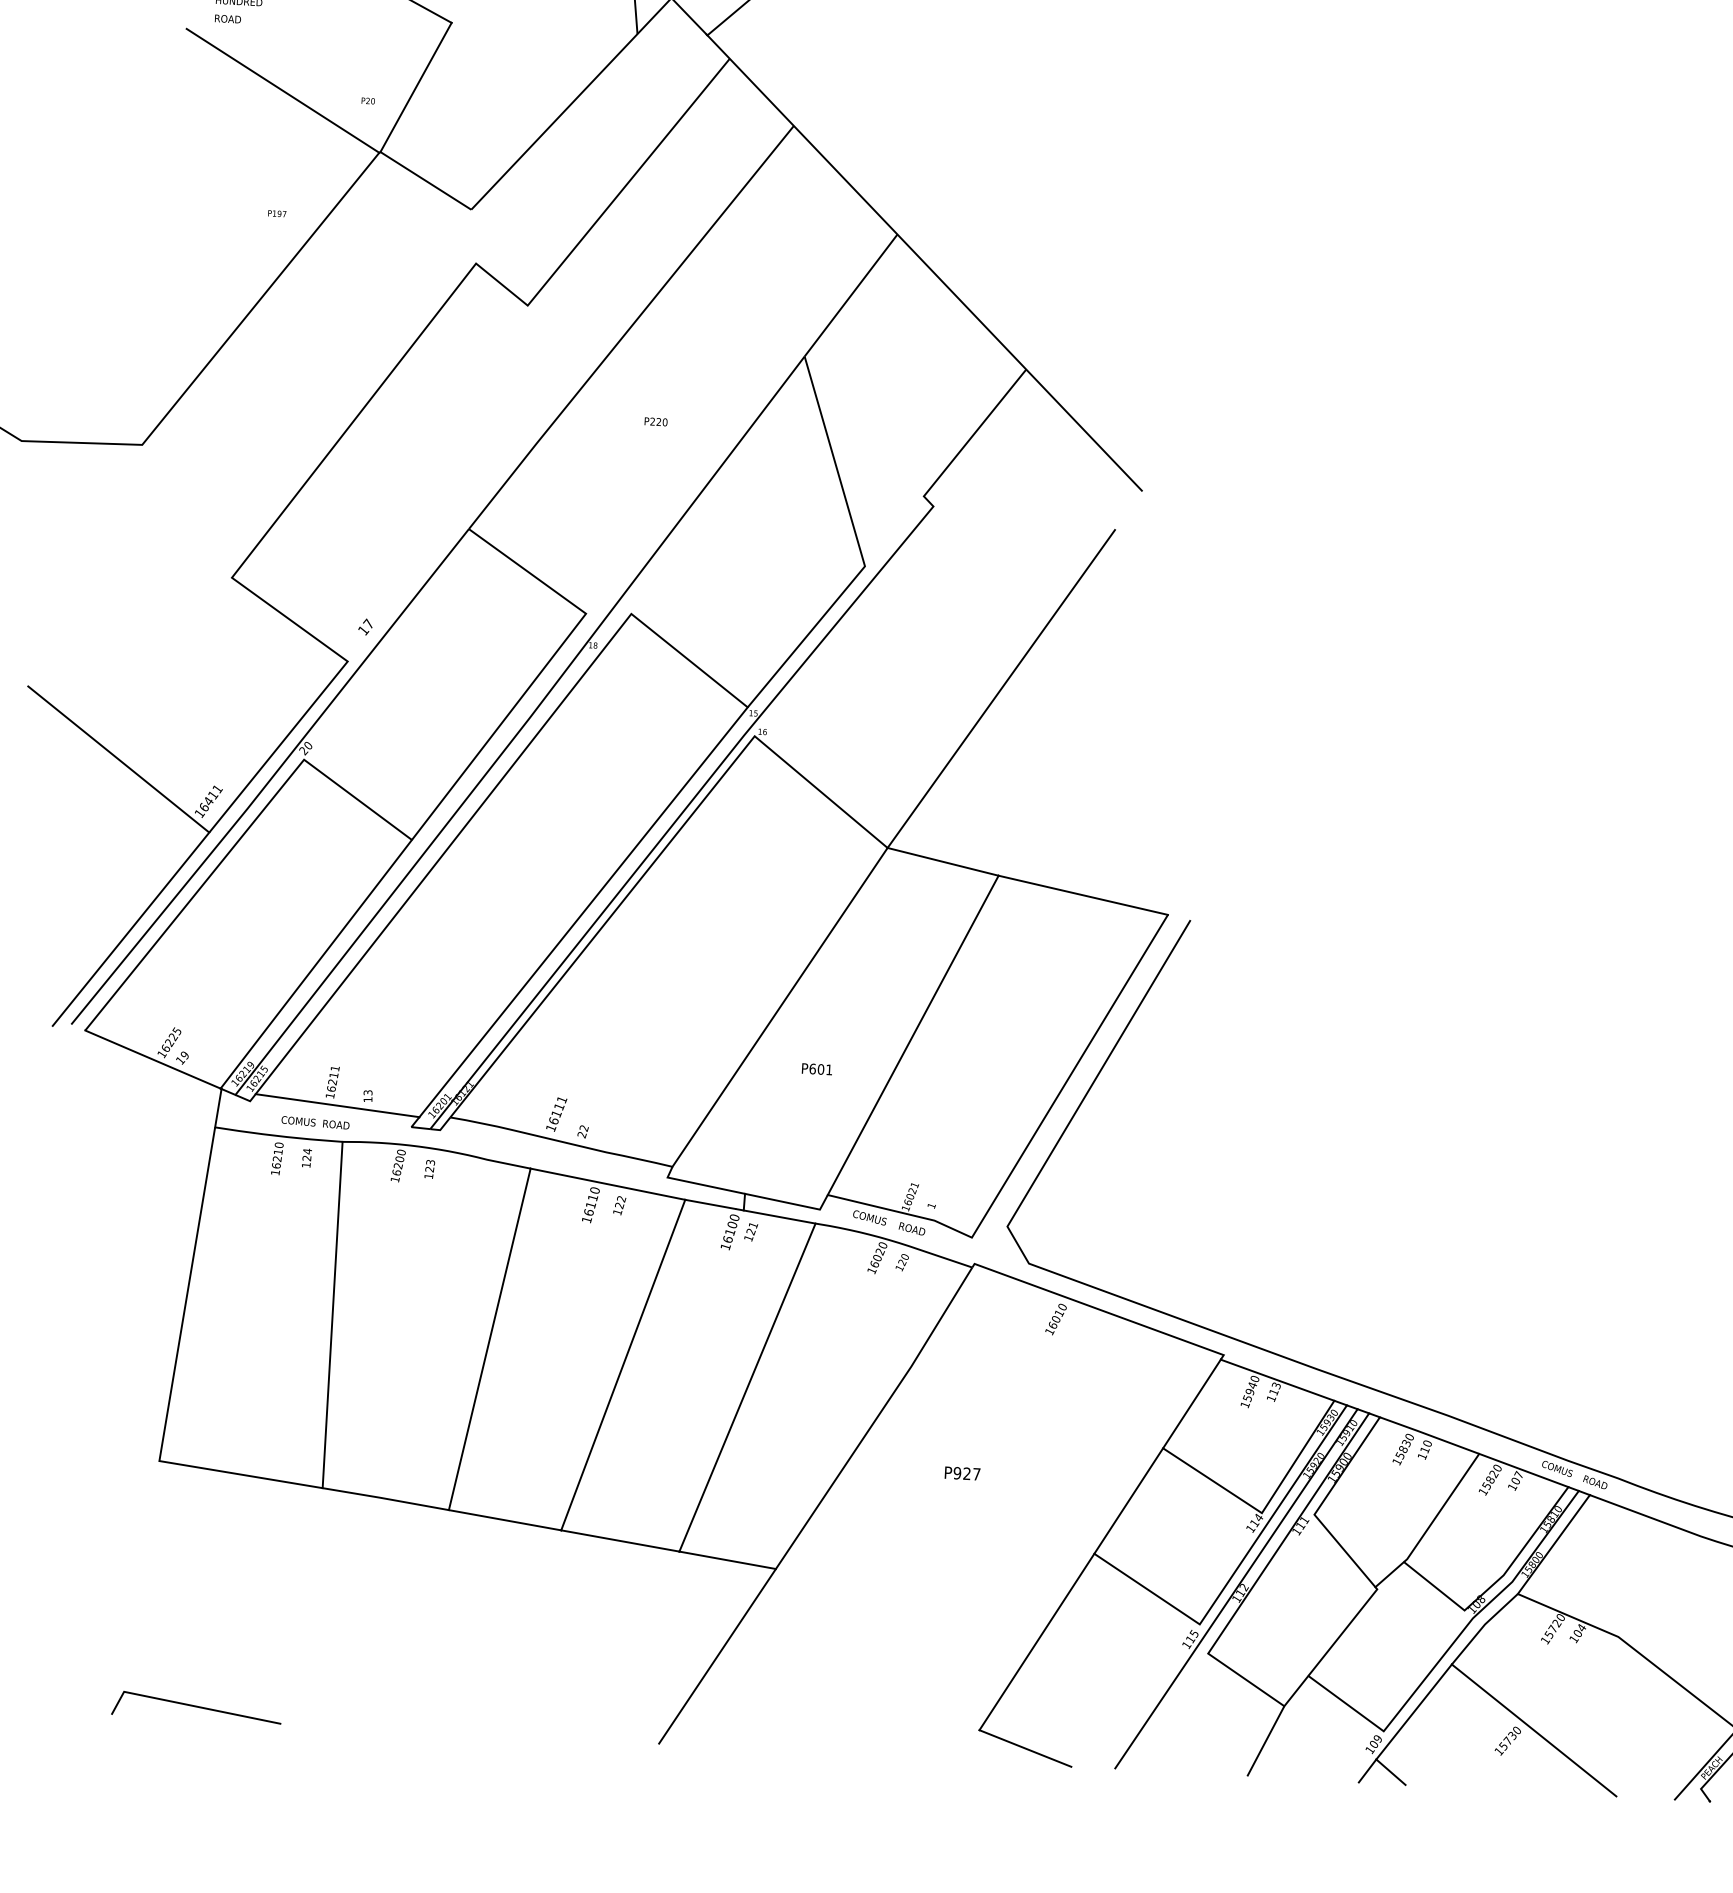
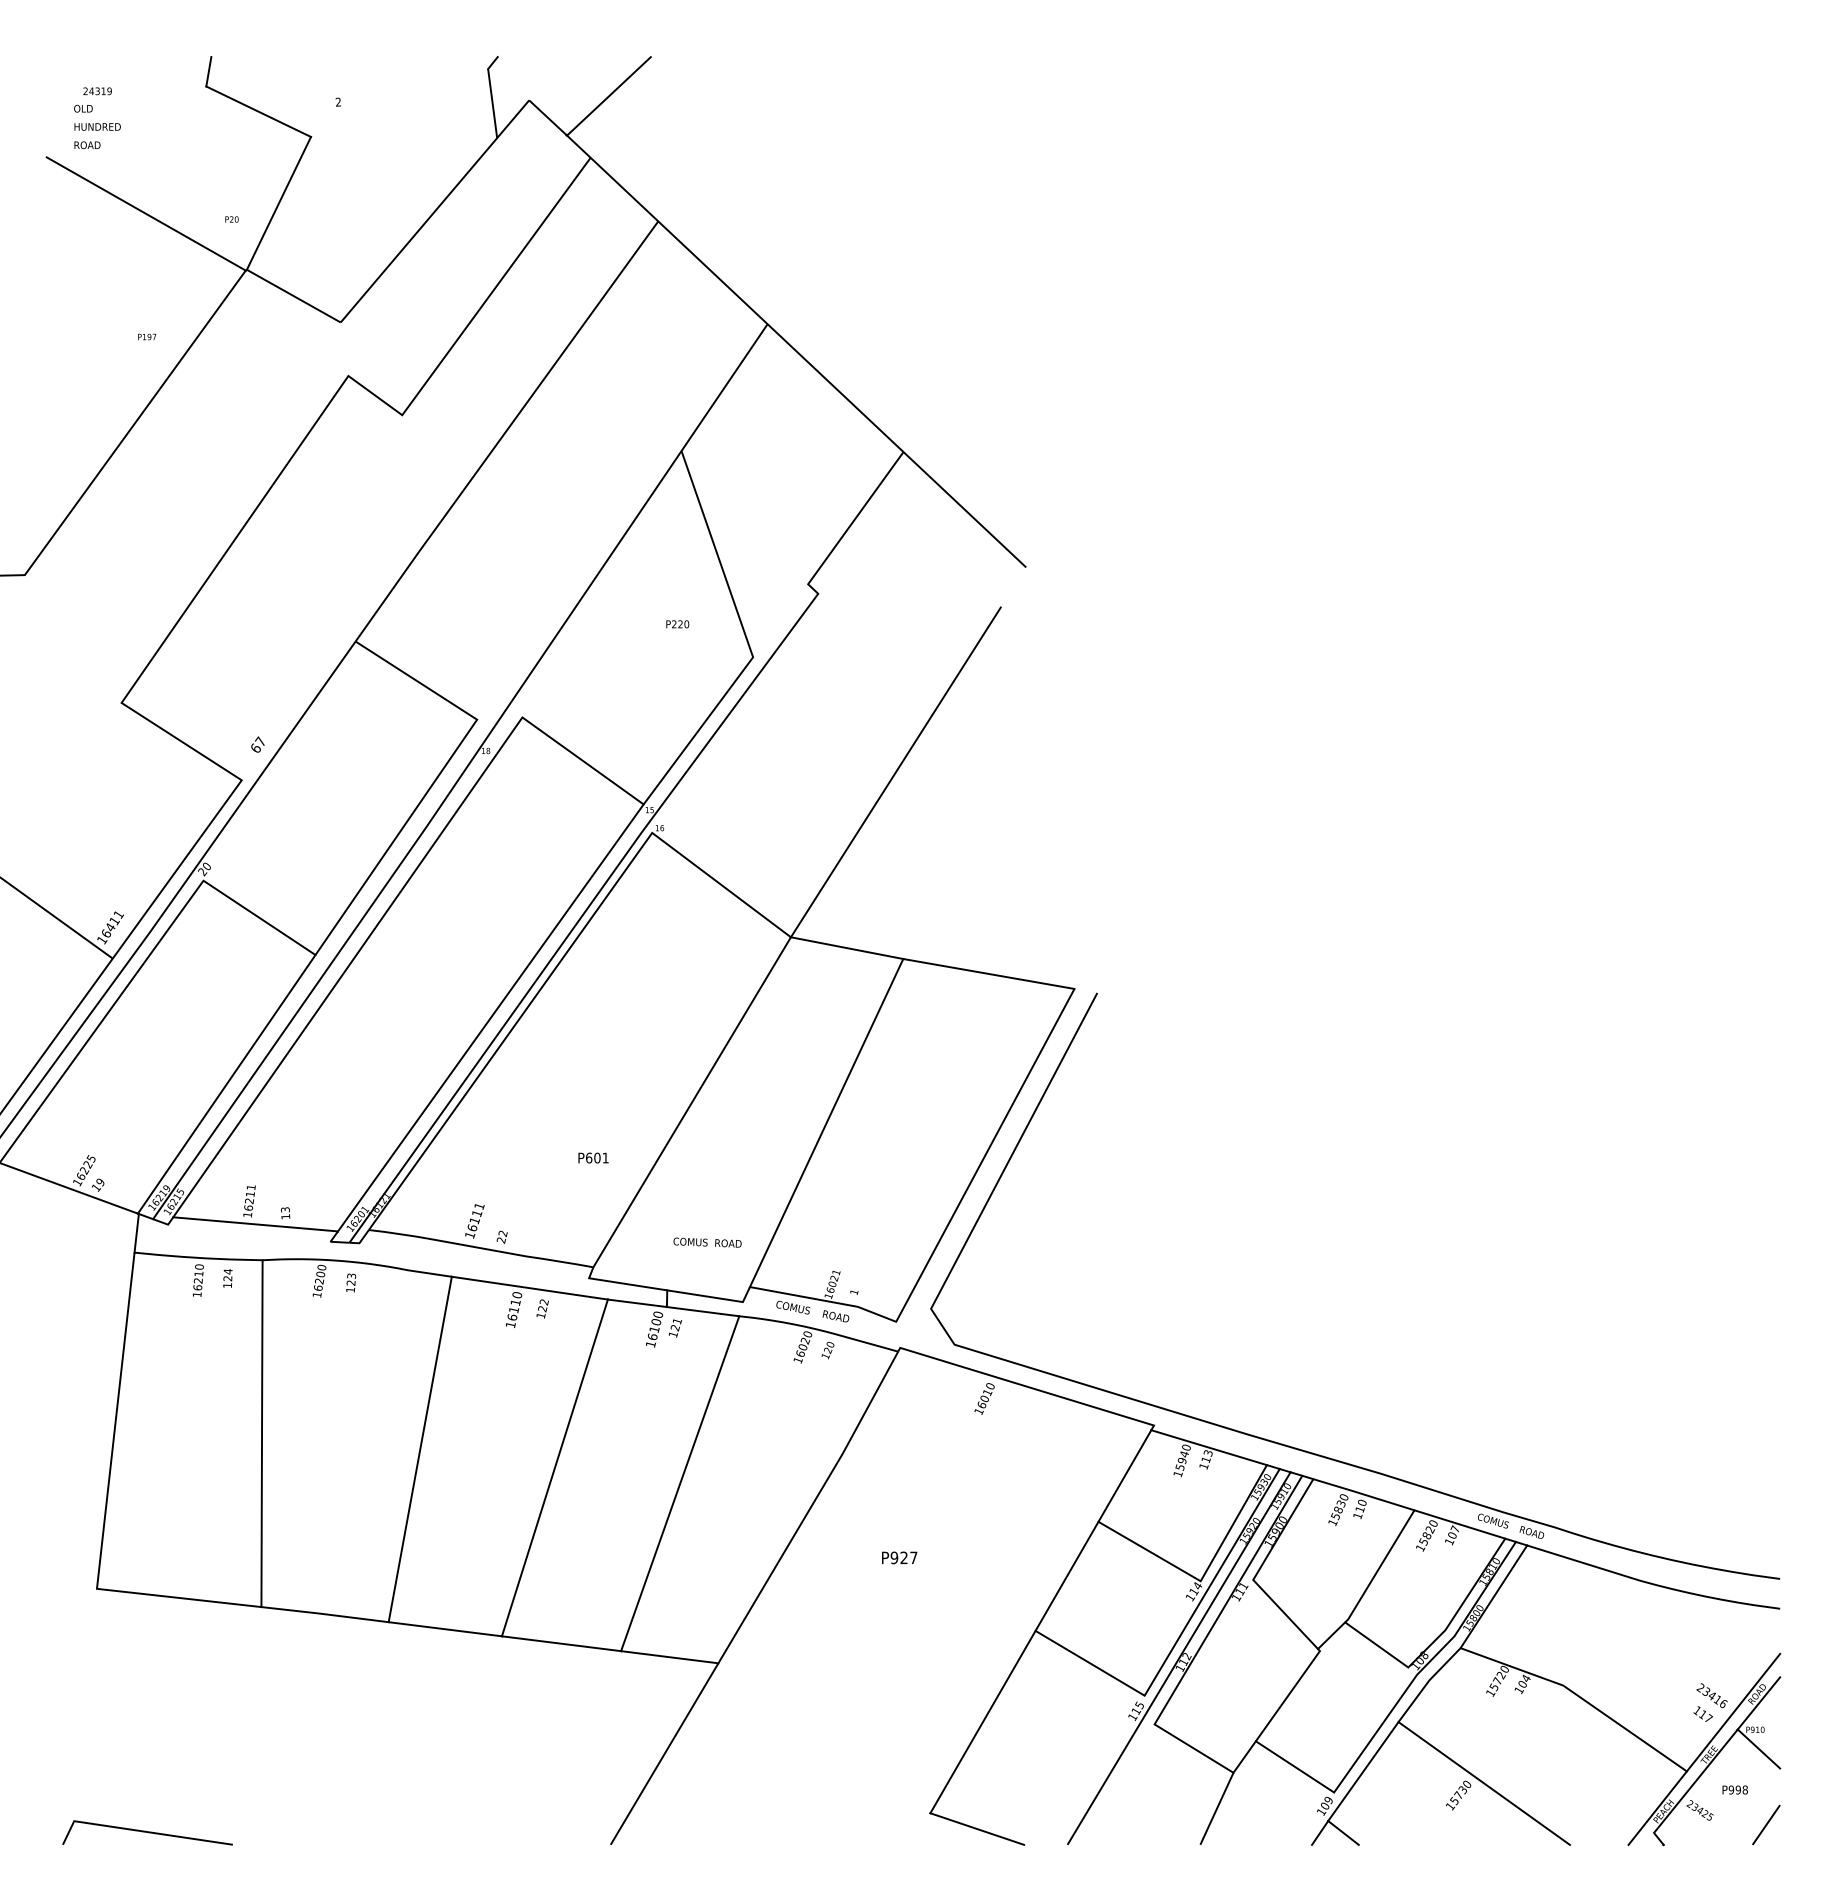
text: (655, 422) -> (677, 624), moved
text: (363, 630) -> (255, 748), 17 -> 67
text: (817, 1068) -> (593, 1157), moved
text: (315, 1122) -> (707, 1242), moved

